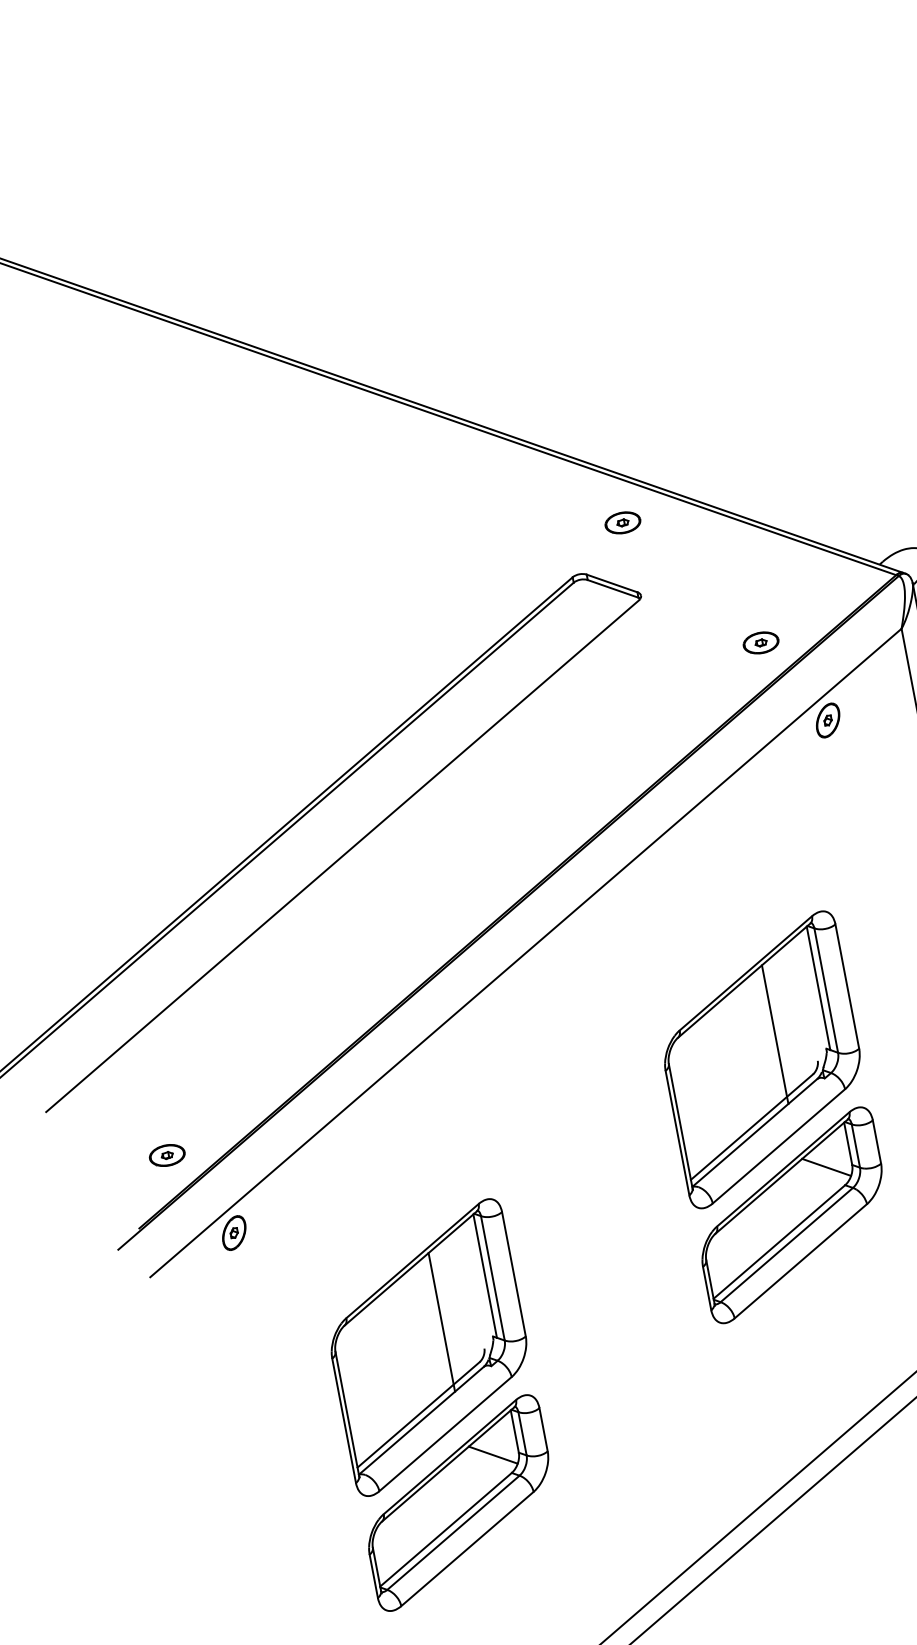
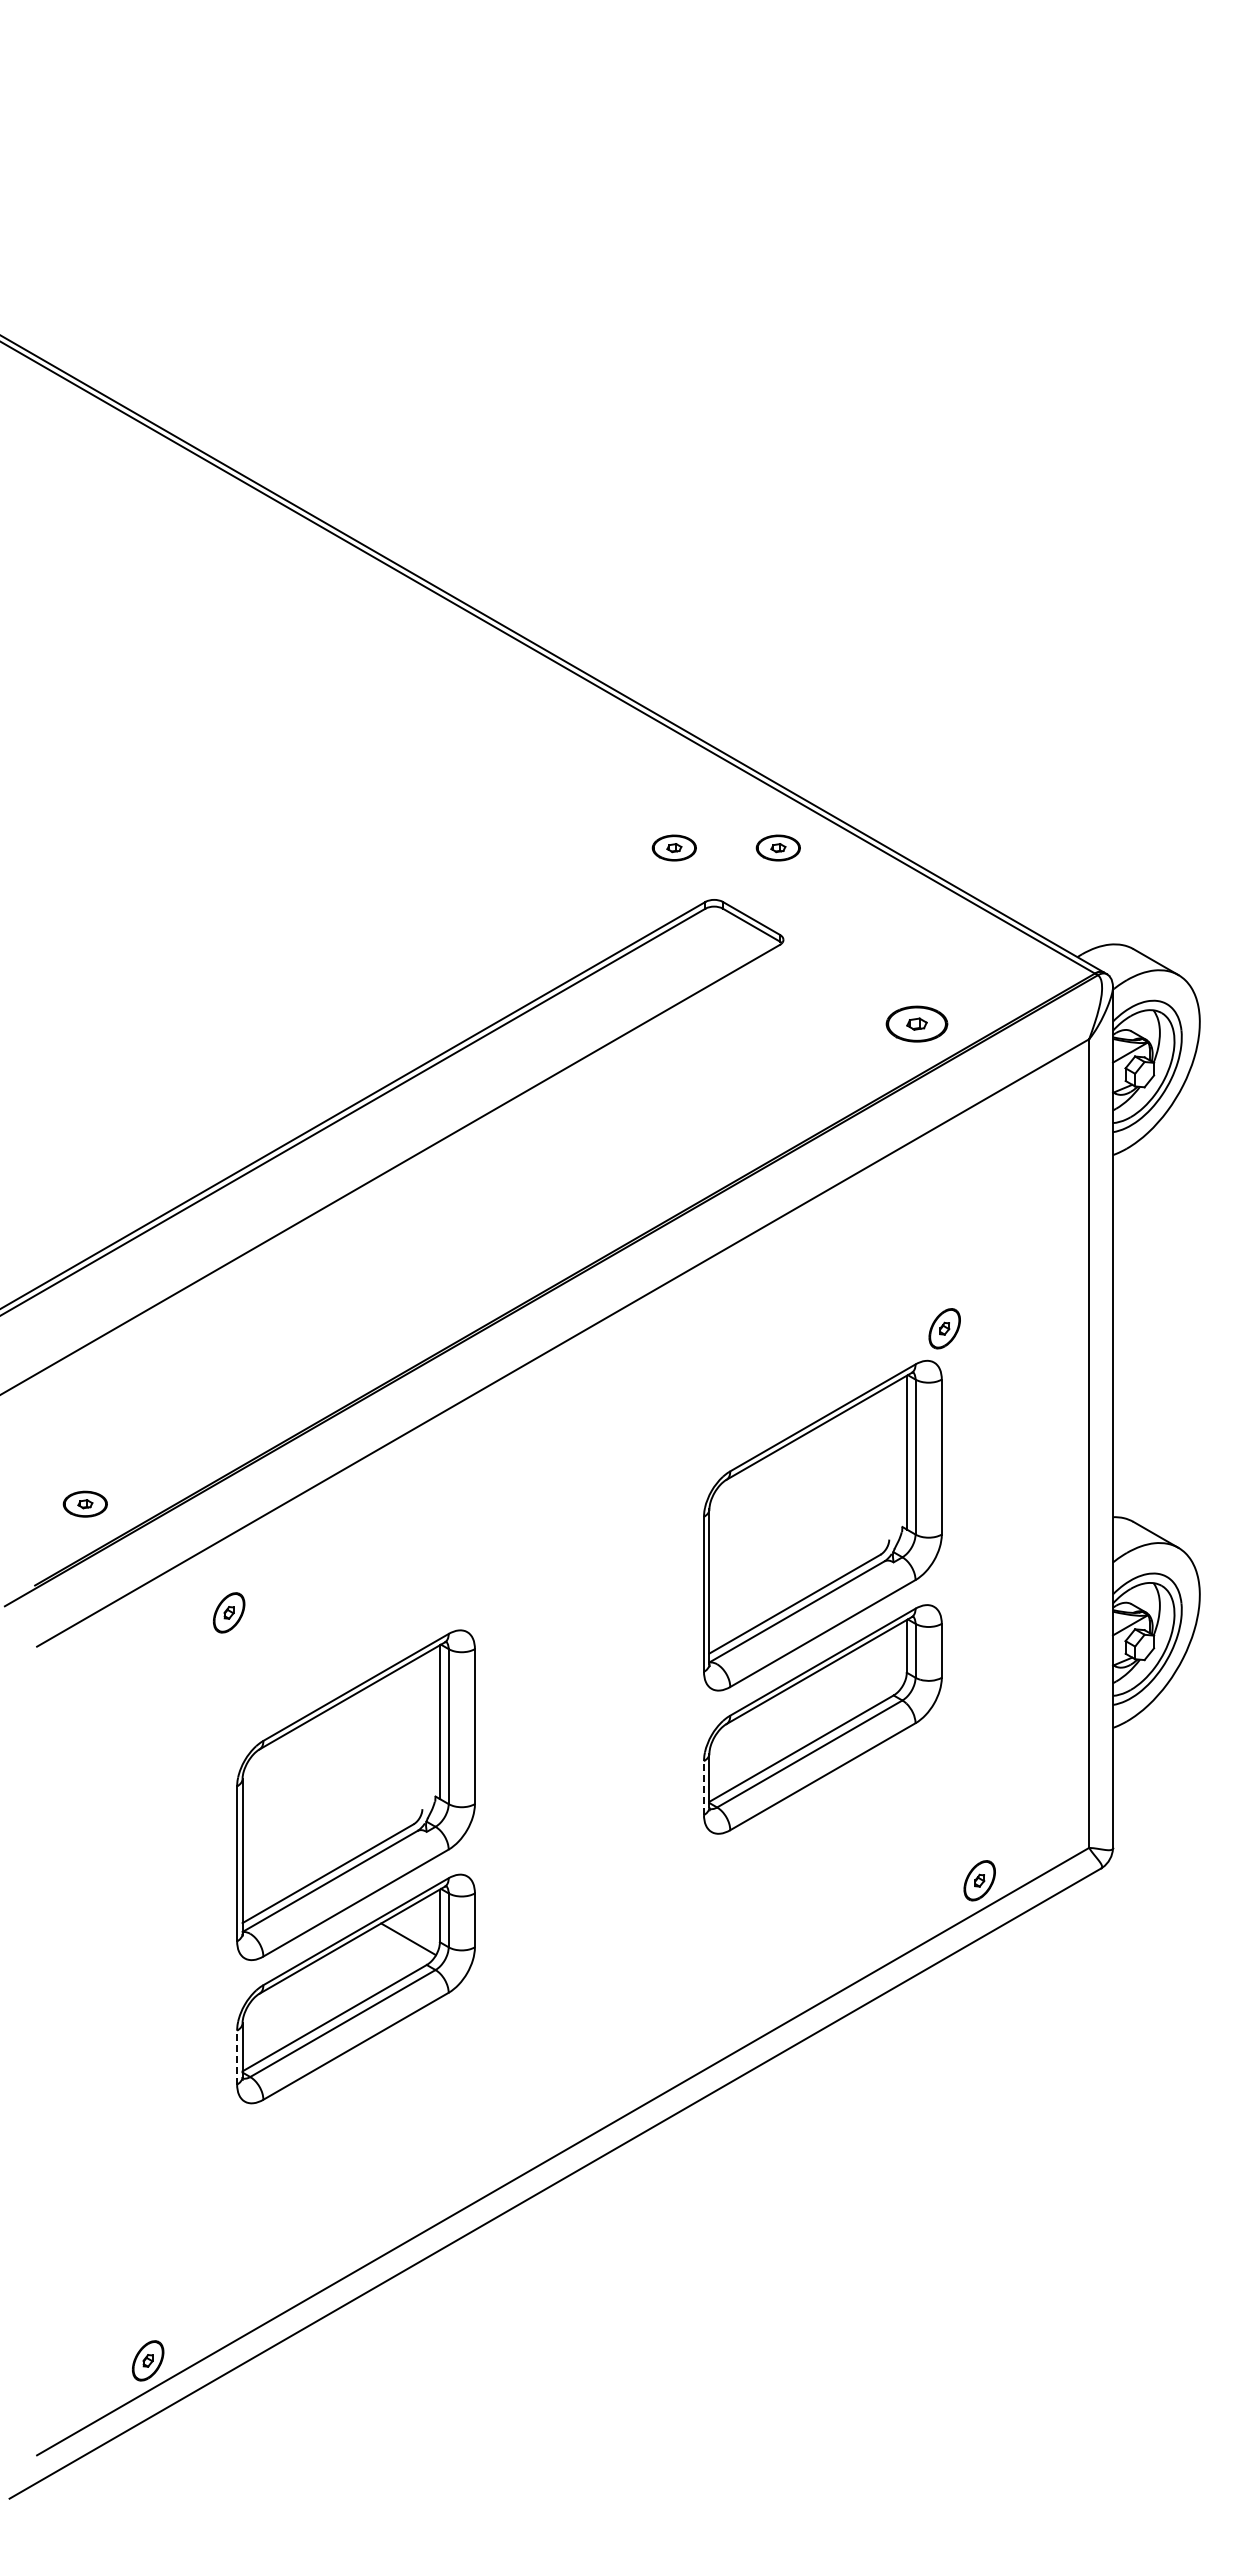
part: (538, 538) -> (673, 847), added
part: (760, 642) -> (916, 1023), size x1.4
part: (827, 720) -> (944, 1328), moved
line: (775, 1033) -> (844, 1497), removed
line: (826, 1167) -> (875, 1669), removed
part: (234, 1232) -> (229, 1612), moved
line: (707, 1288) -> (704, 1788), solid -> dashed
line: (442, 1322) -> (377, 1767), removed
line: (374, 1576) -> (237, 2057), solid -> dashed

